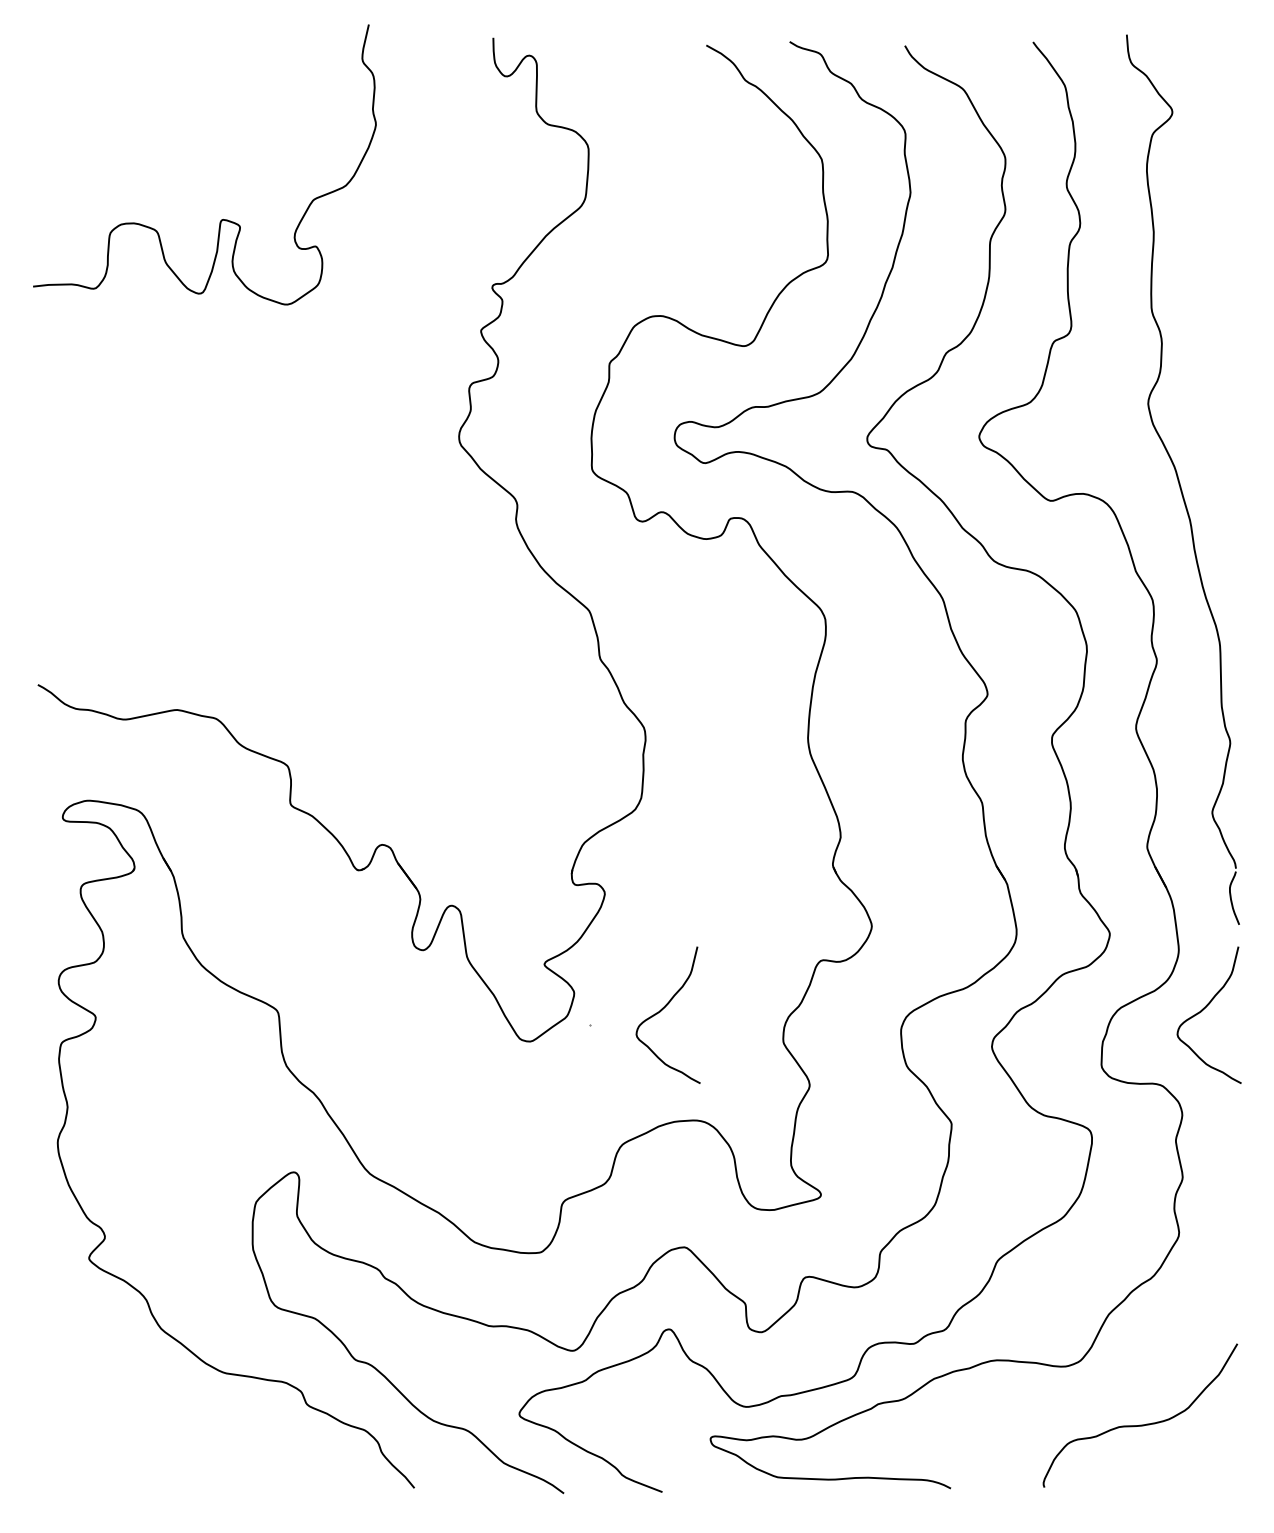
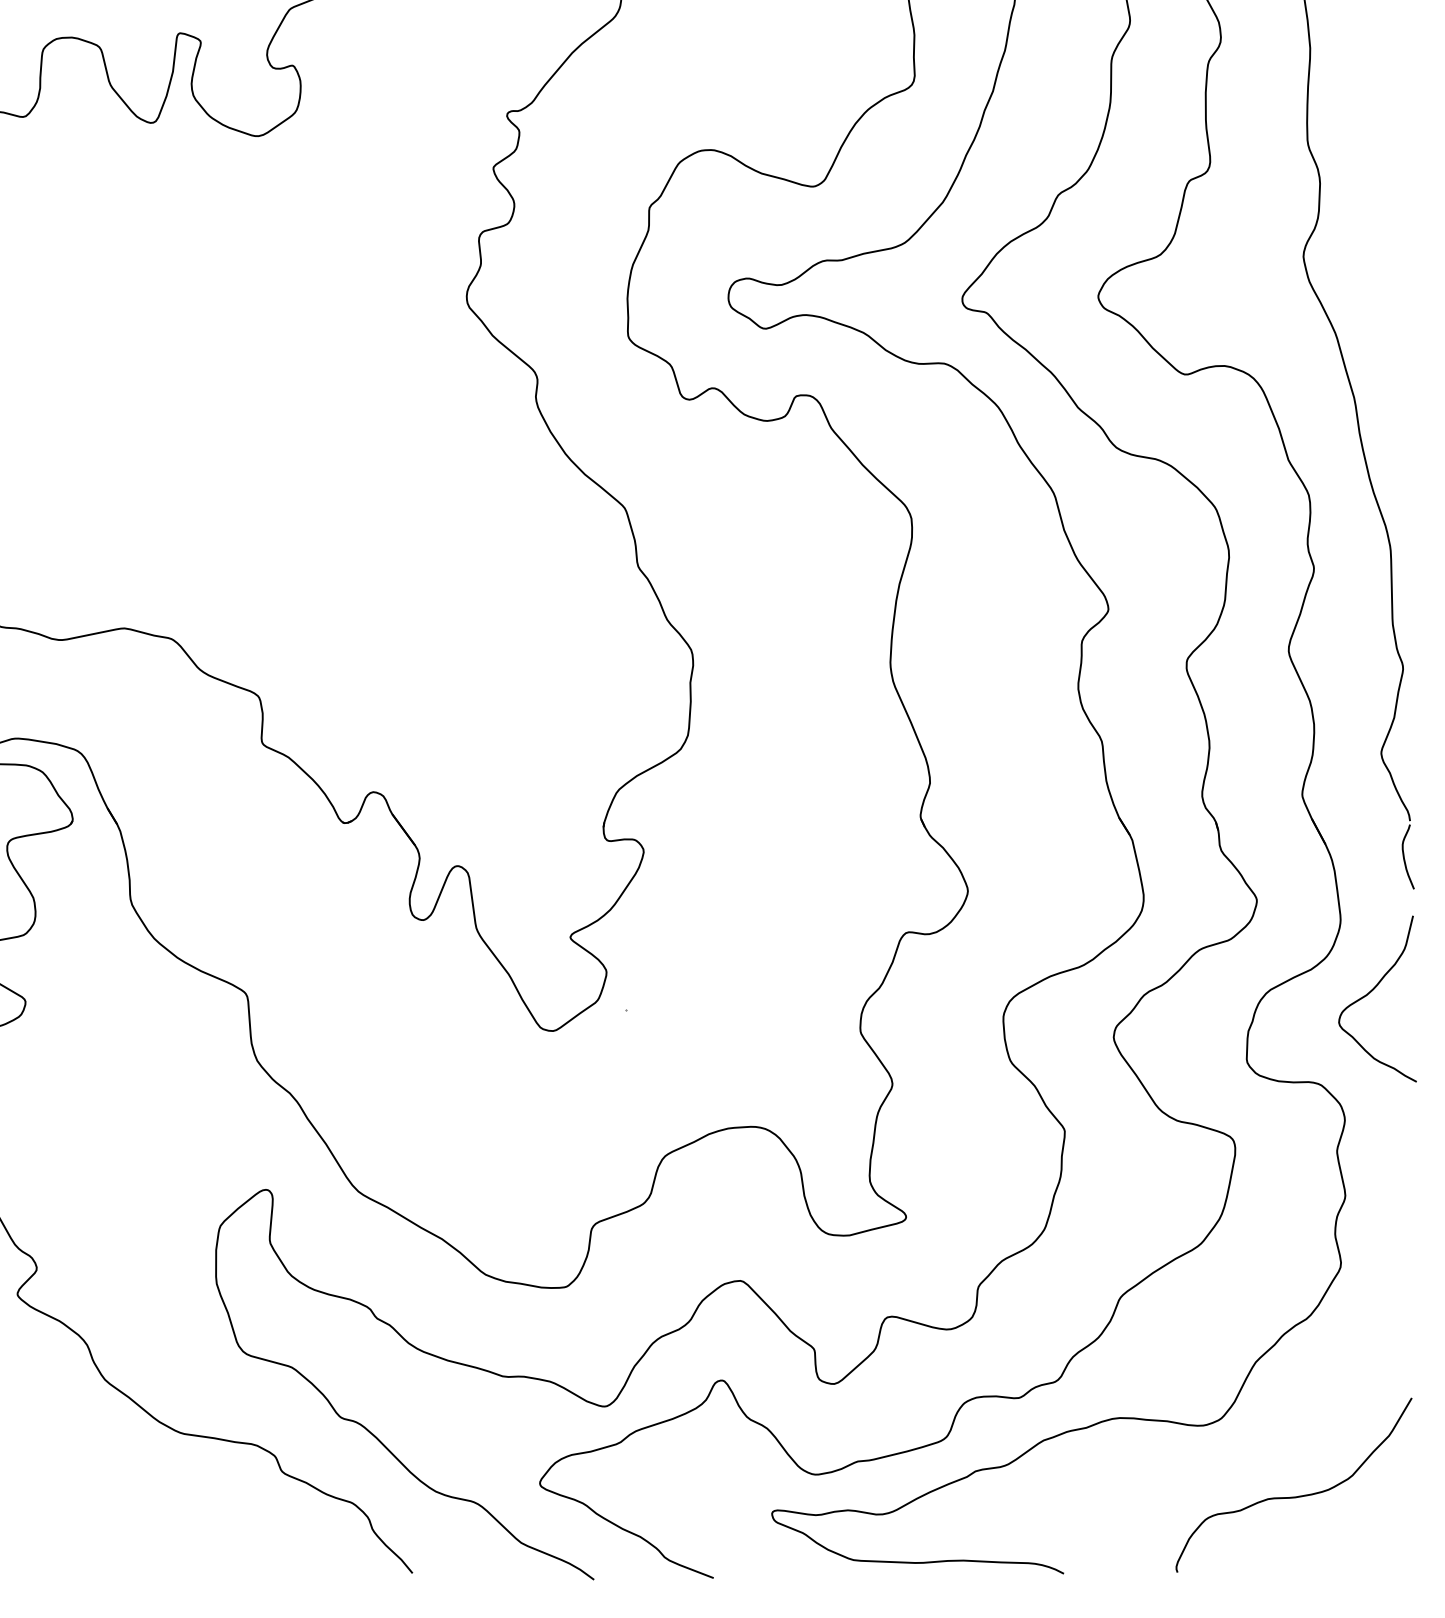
curve: (663, 1009) -> (714, 992), removed

